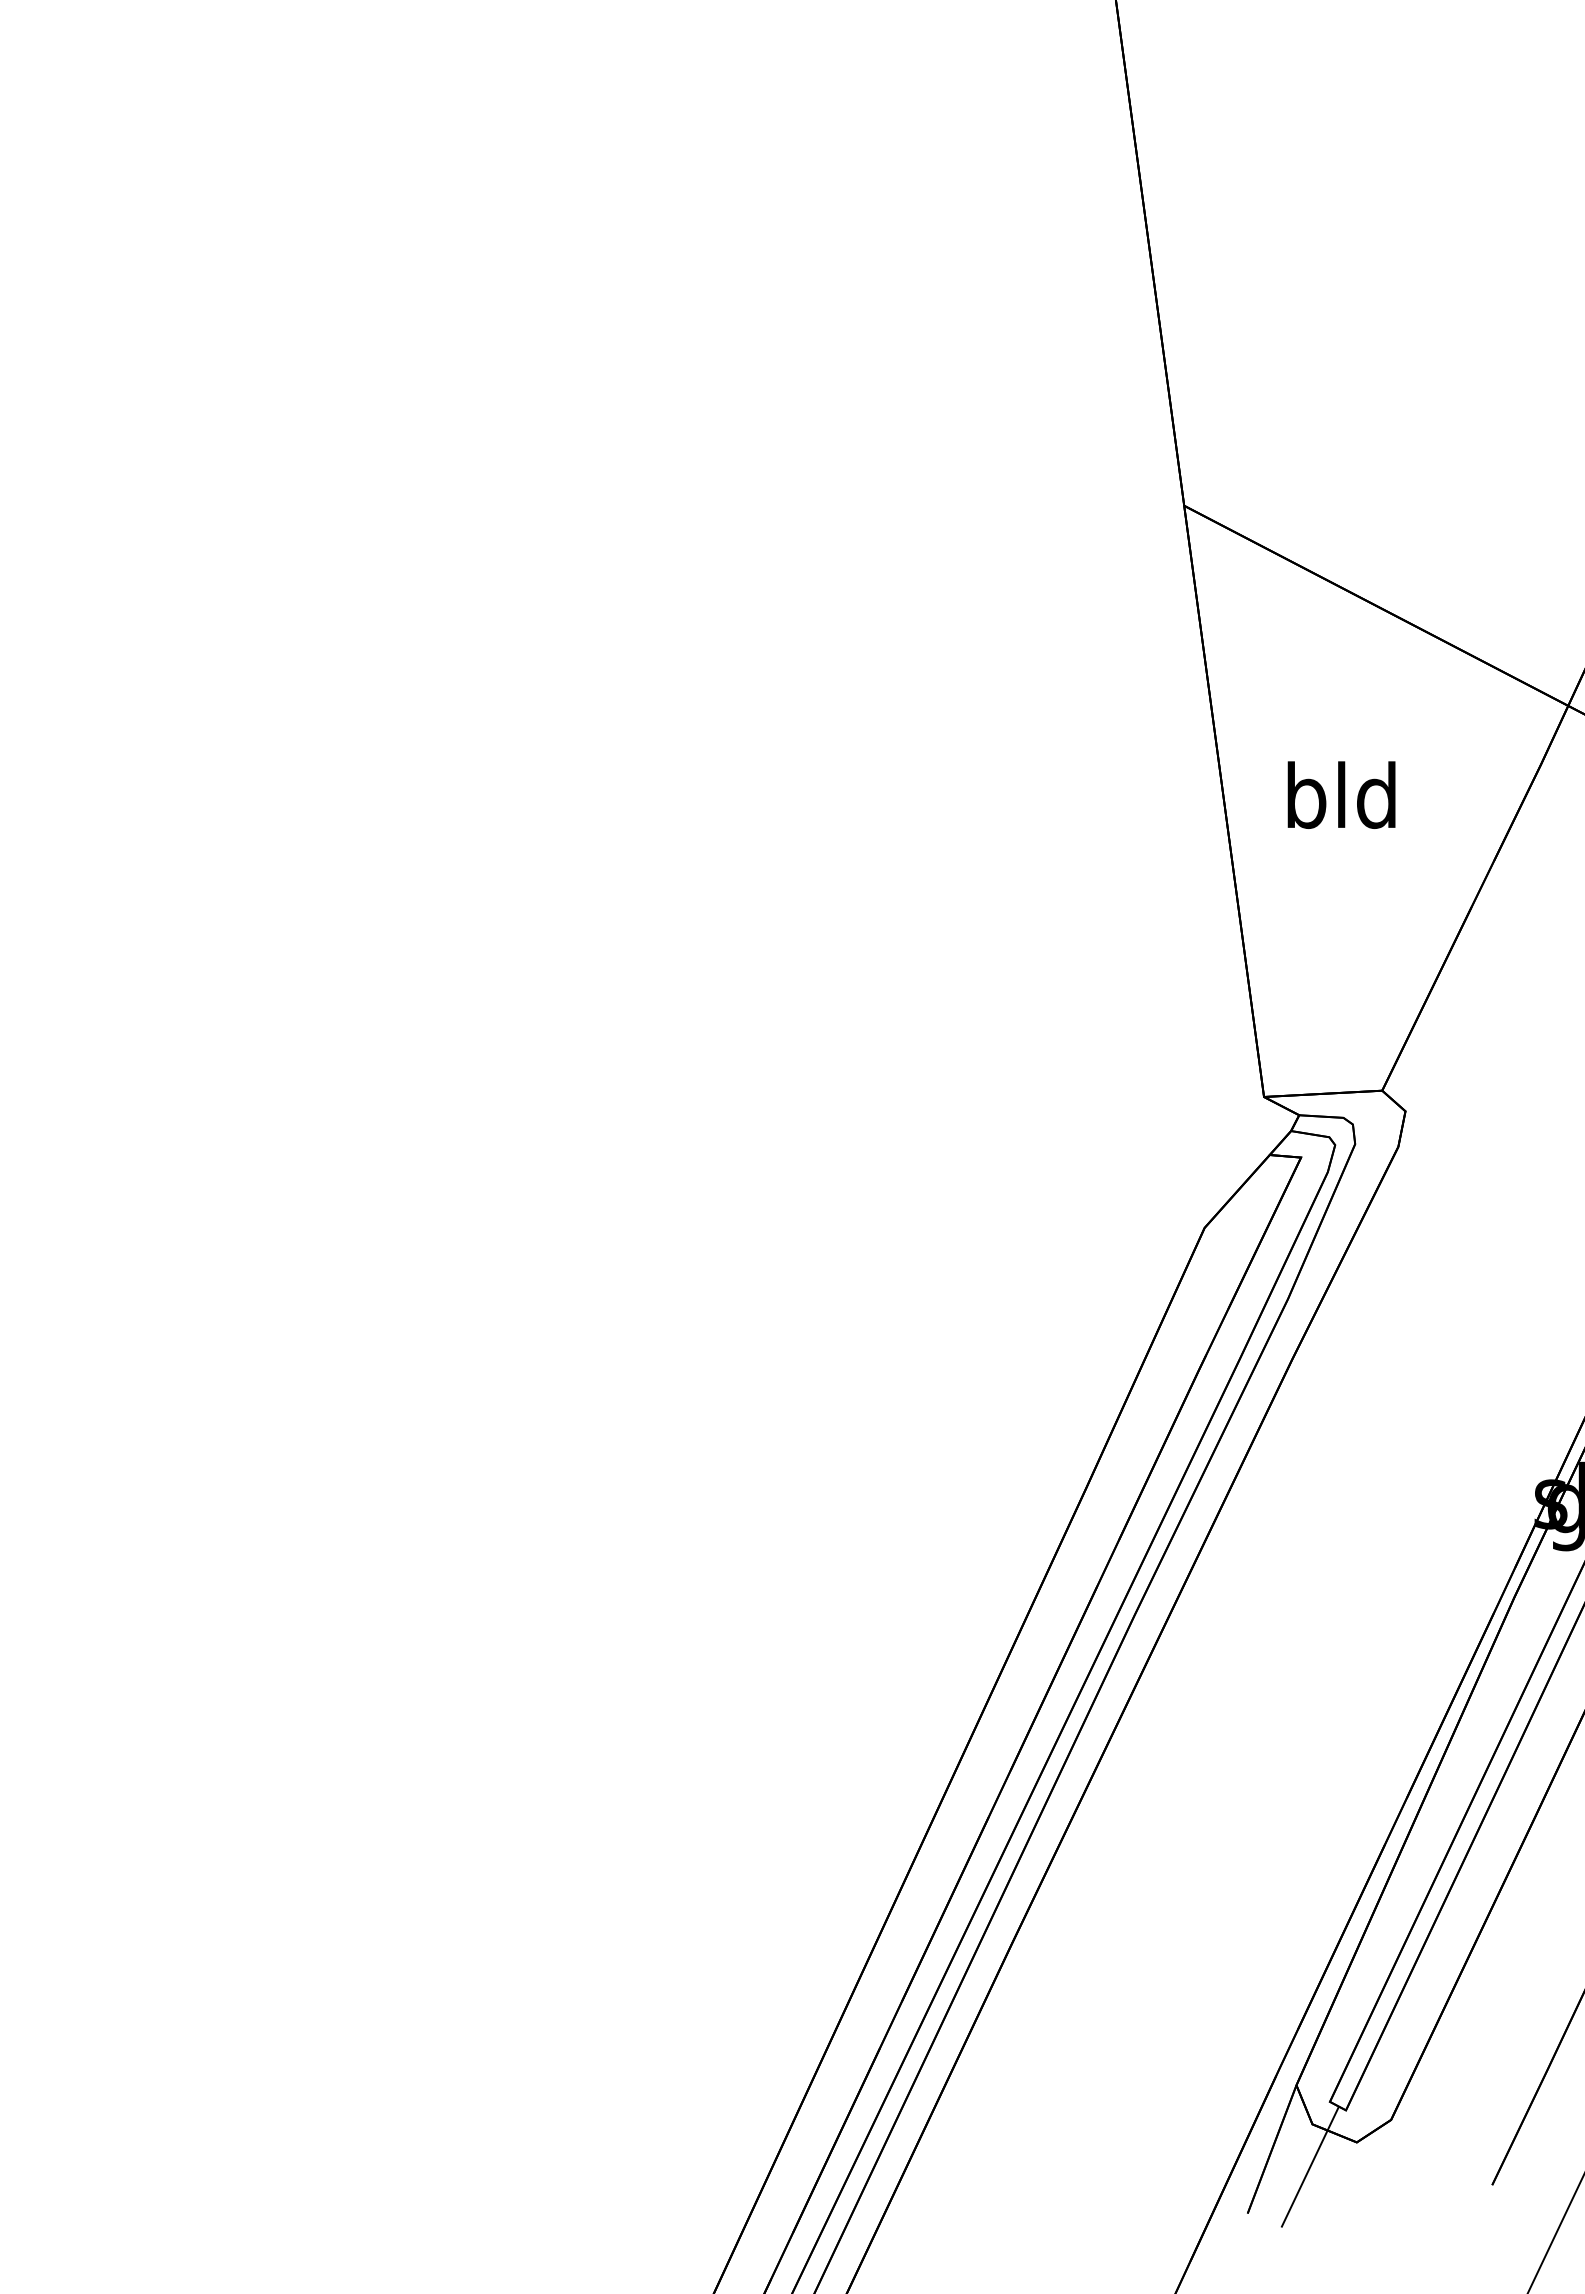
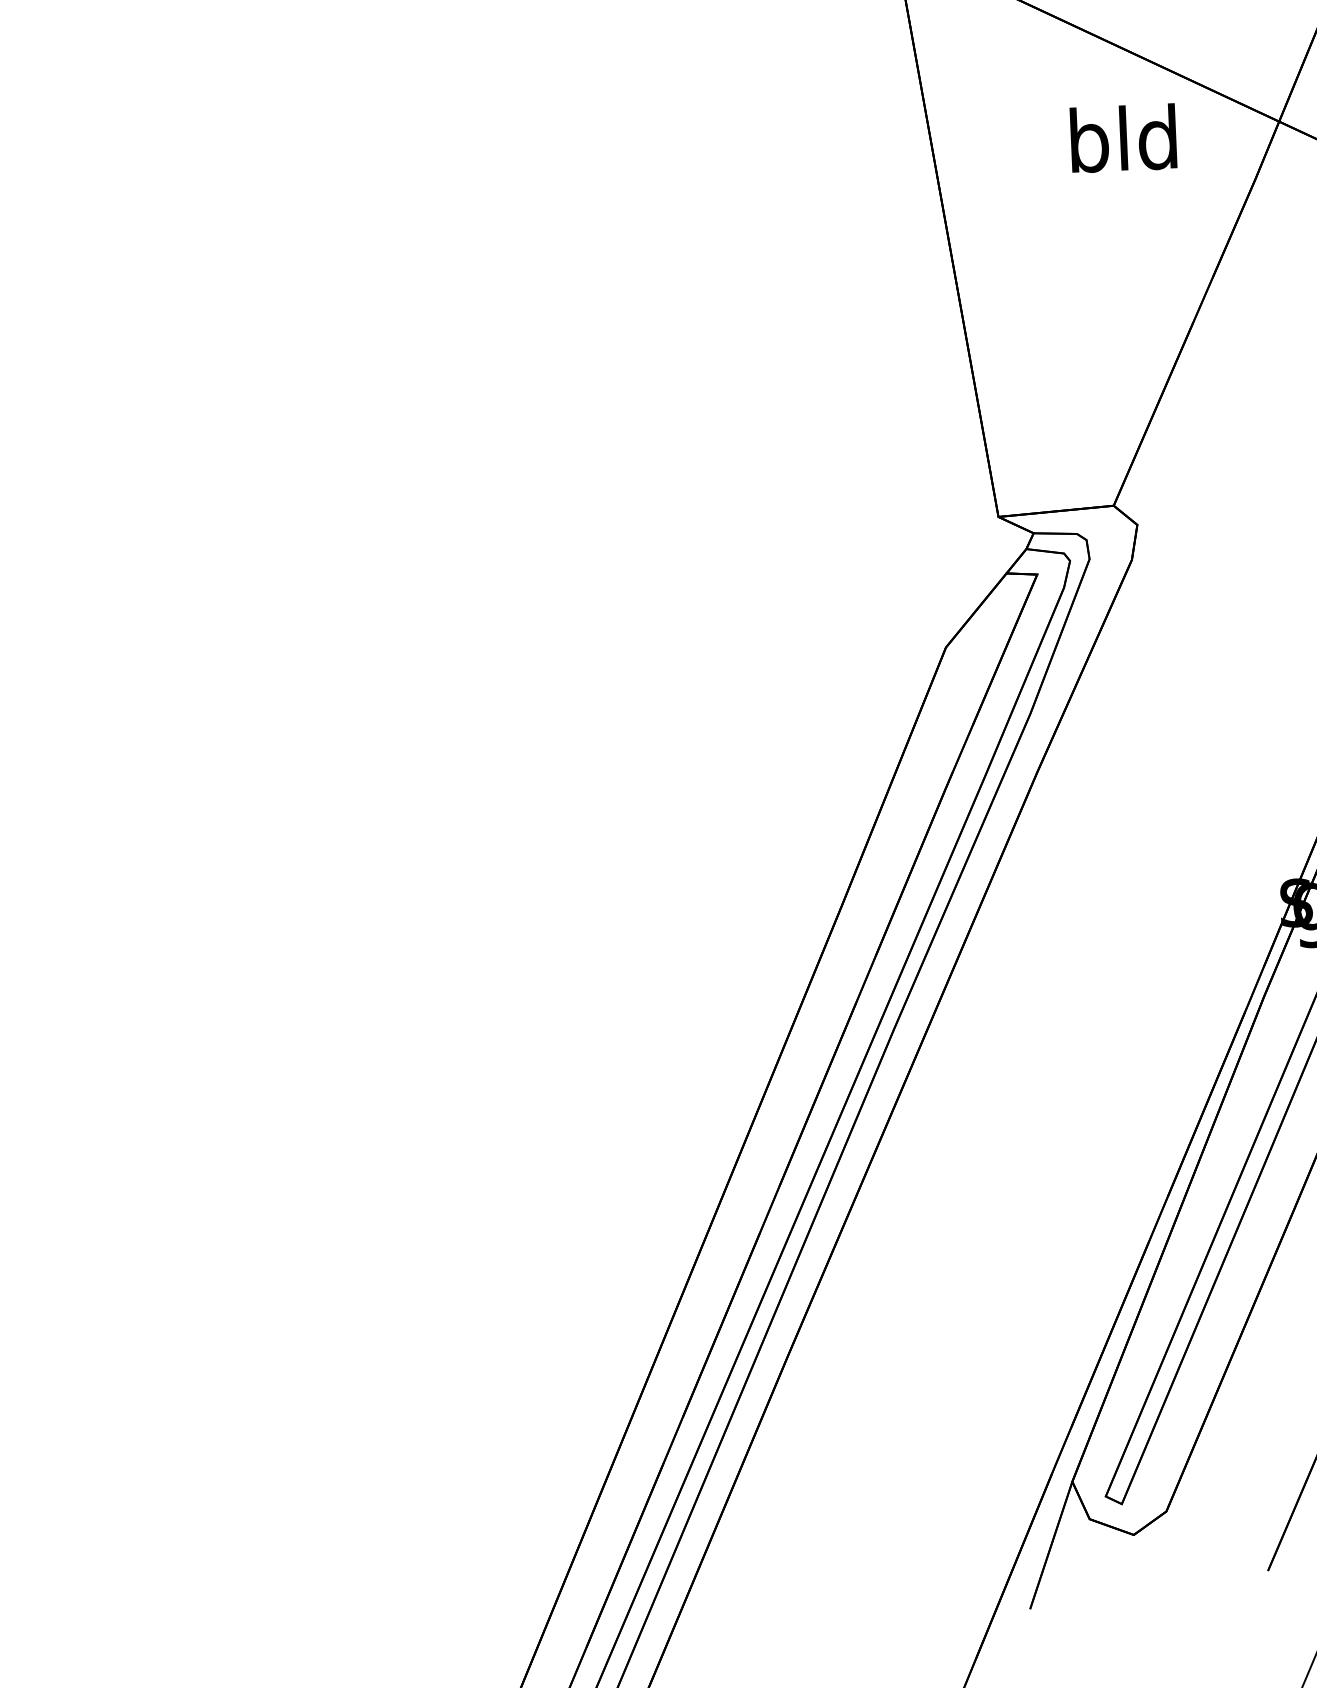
text: (1341, 794) -> (1123, 137), moved
line: (1309, 2166) -> (1088, 1560), removed

